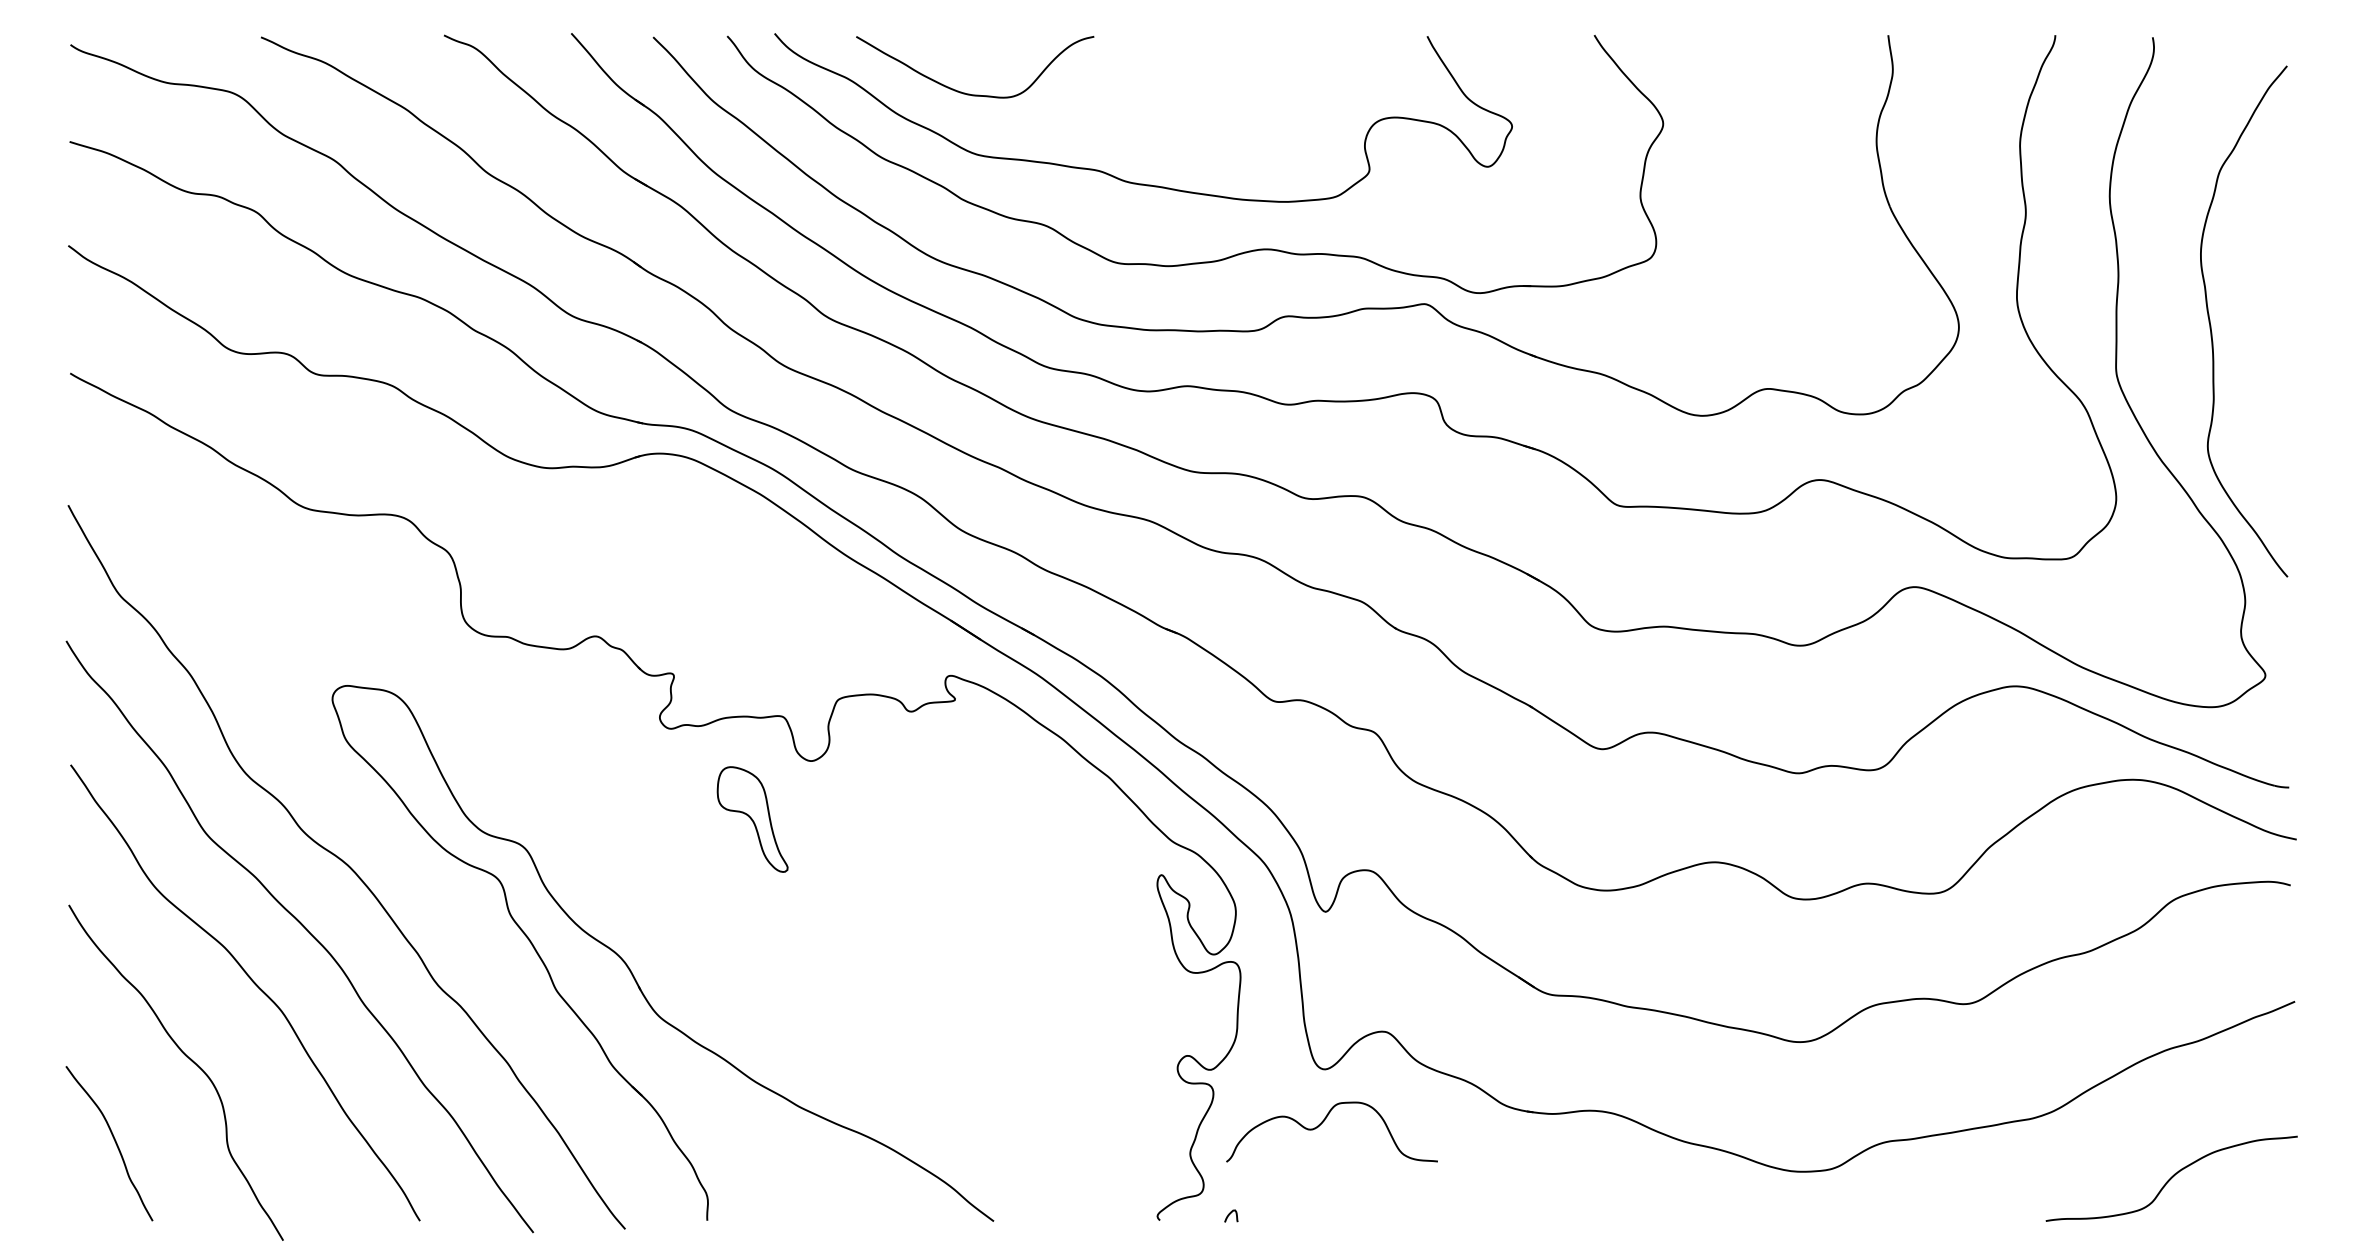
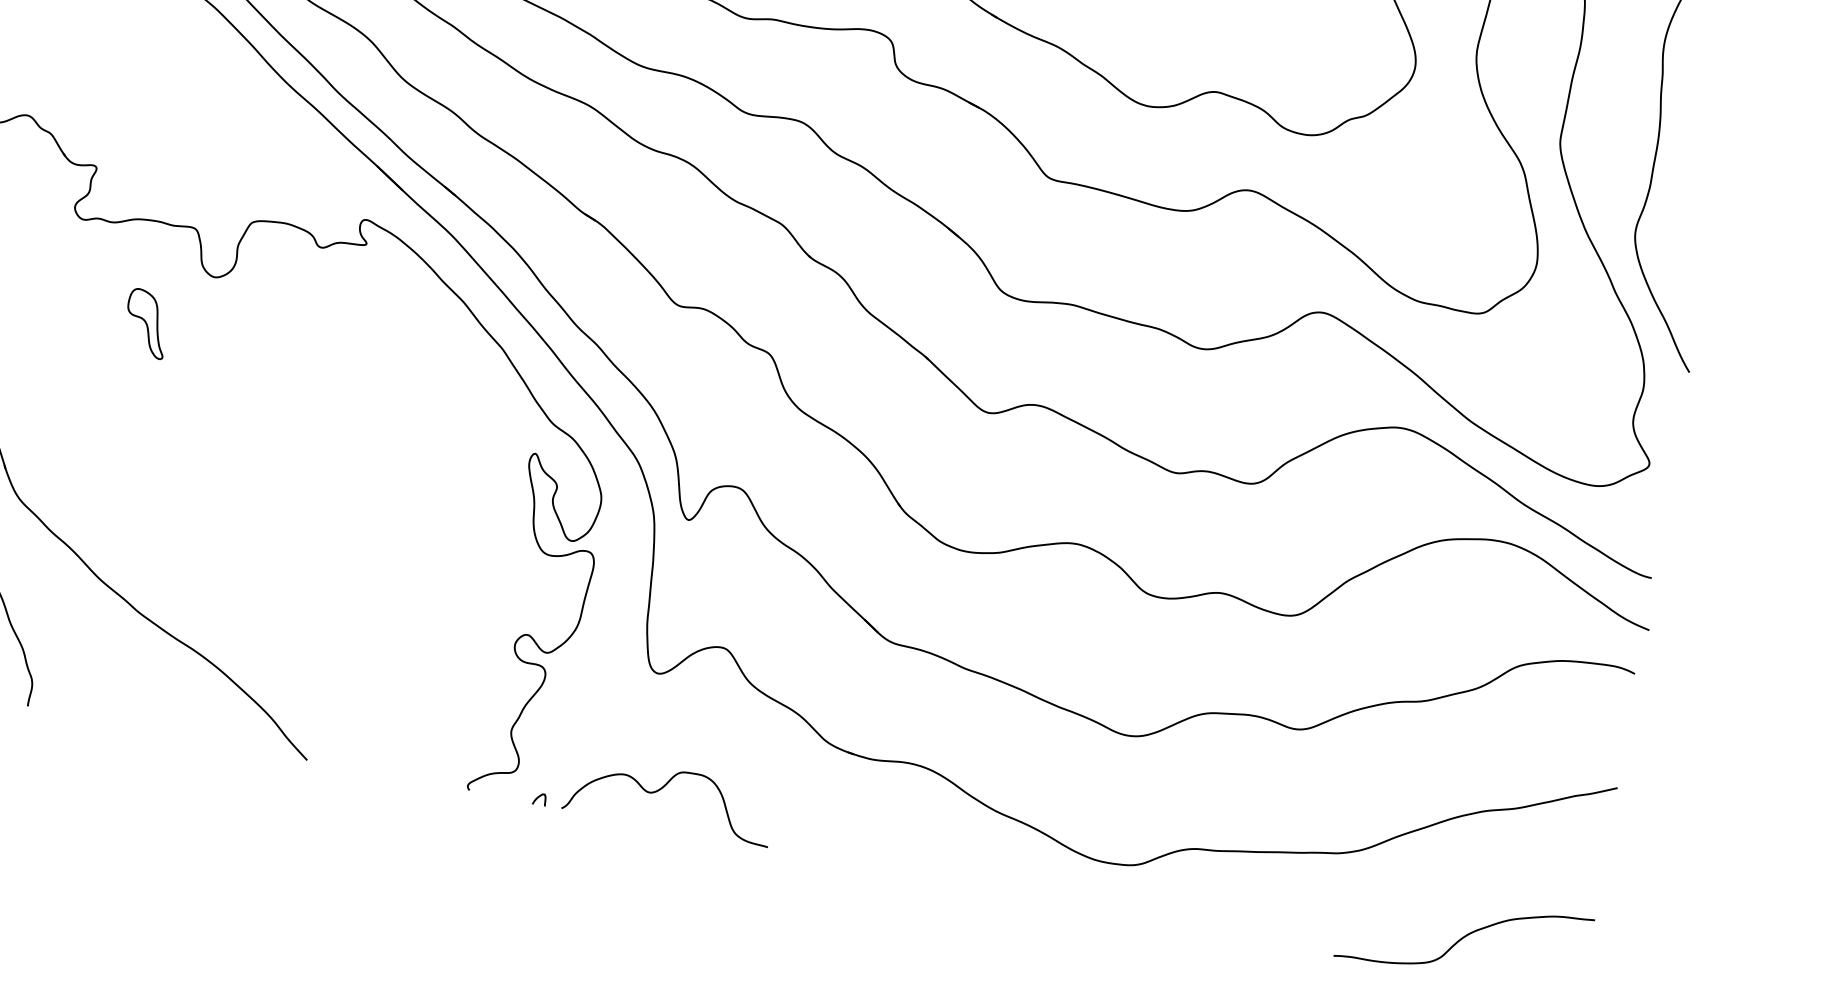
part: (752, 819) -> (146, 323), size x0.62
curve: (1323, 1122) -> (663, 787), moved

